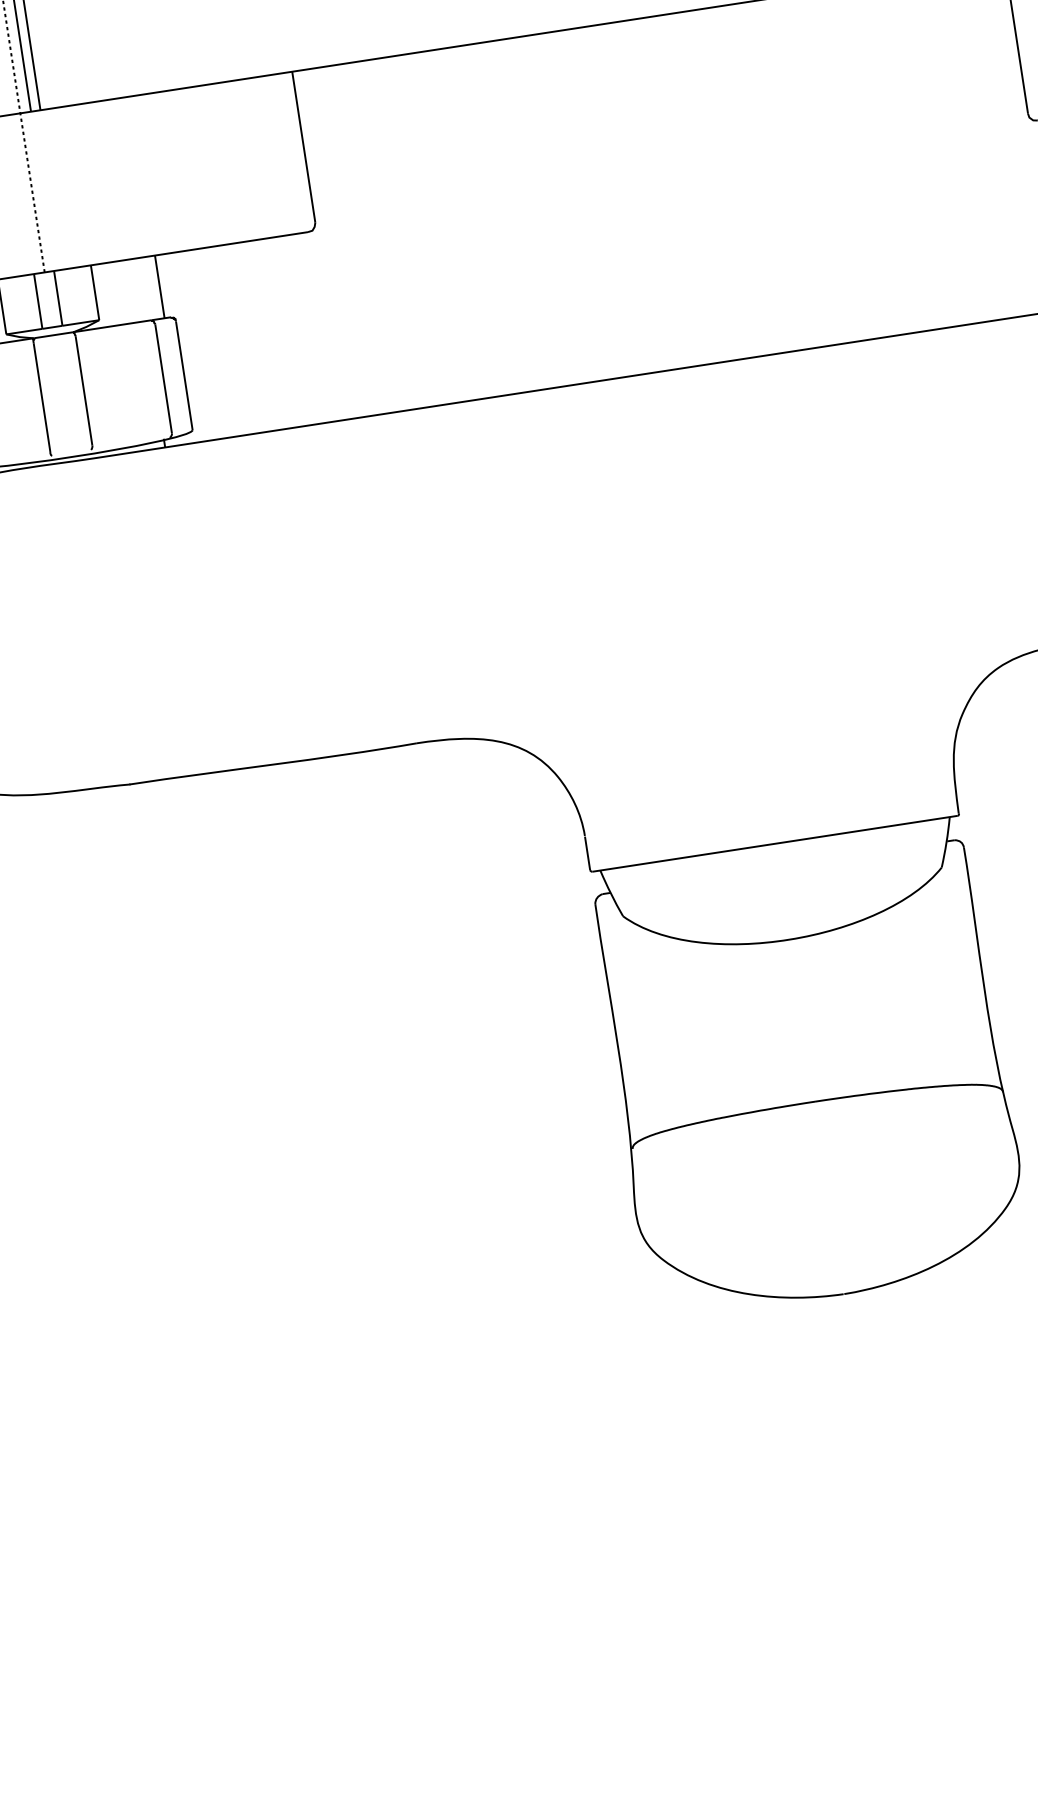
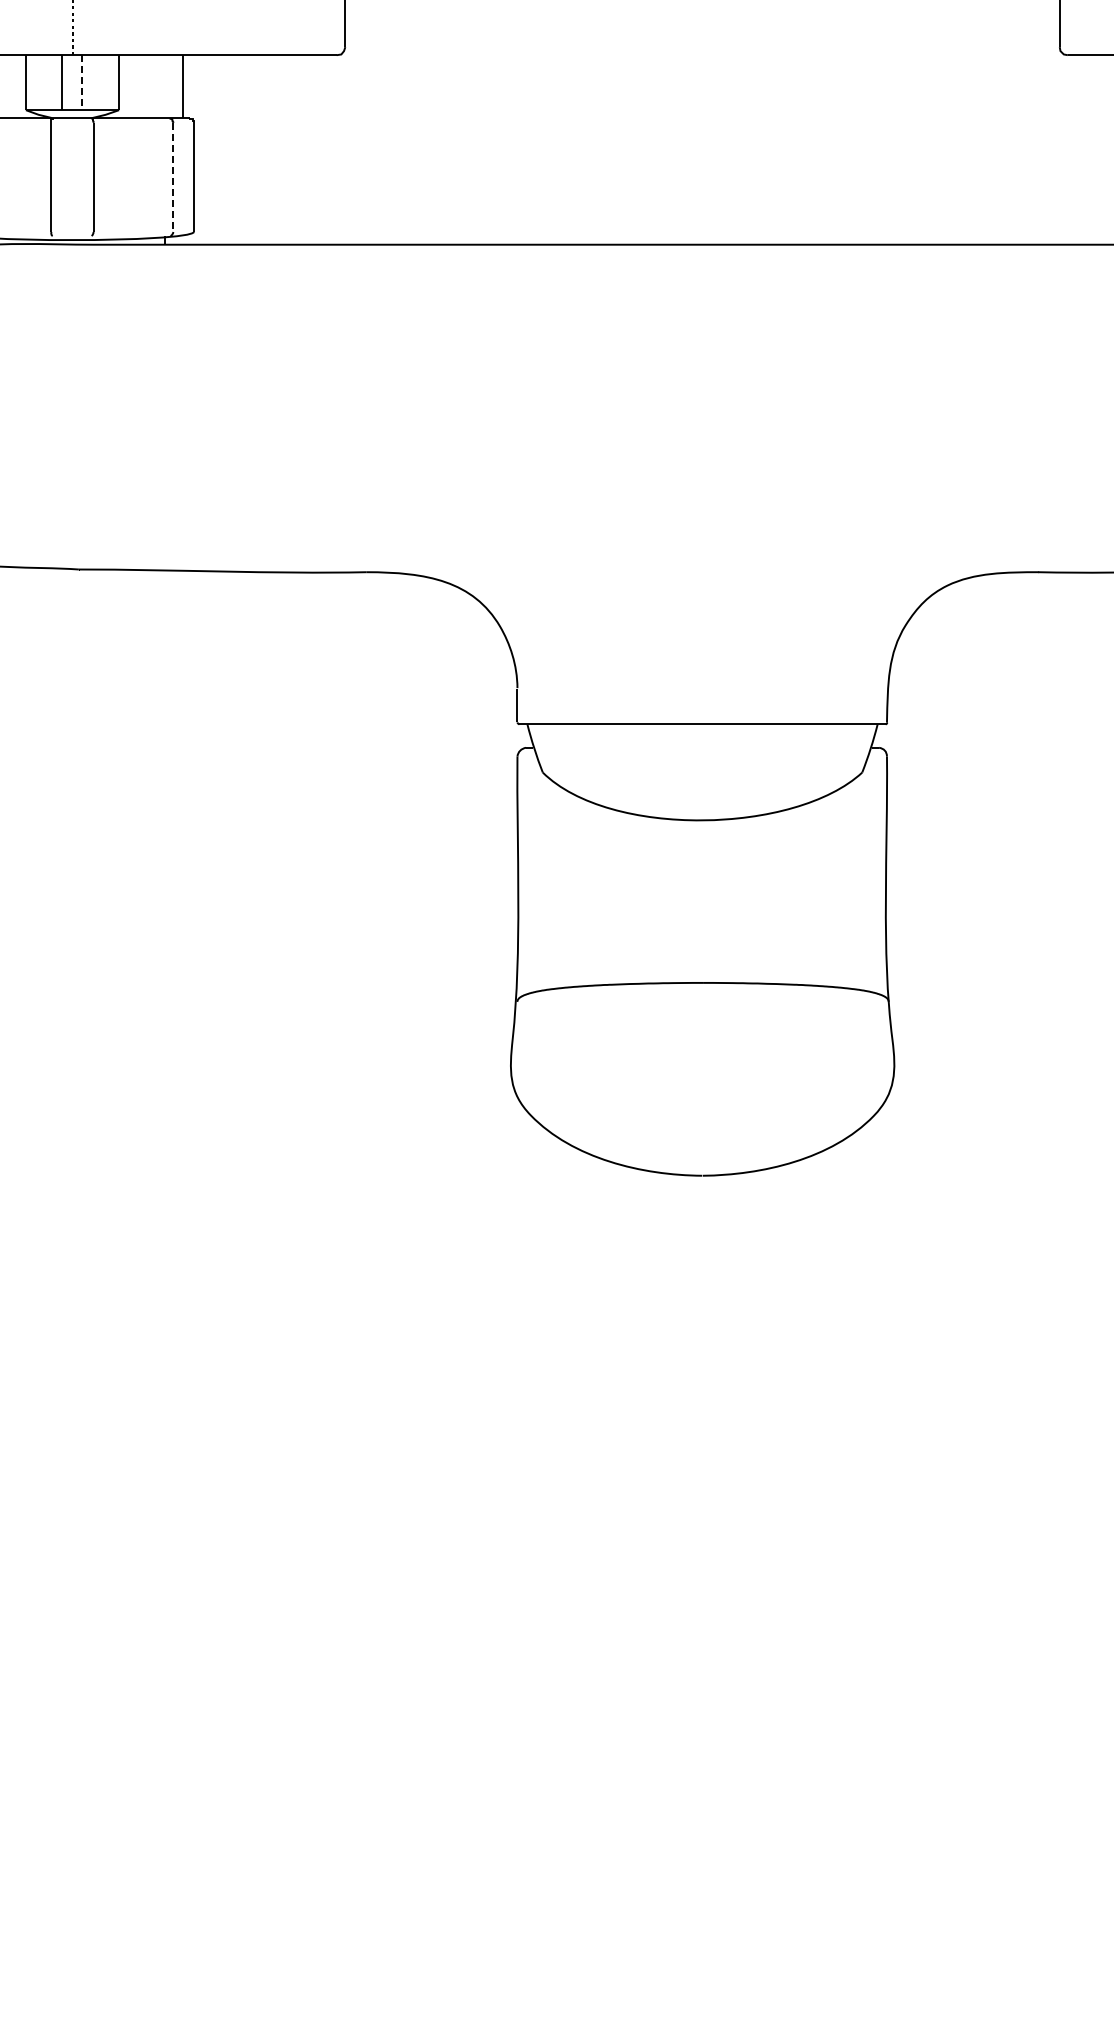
line: (58, 299) -> (82, 83), solid -> dashed
line: (163, 379) -> (173, 177), solid -> dashed

